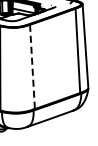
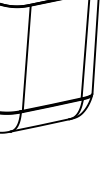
line: (32, 67) -> (26, 58), dashed -> solid

